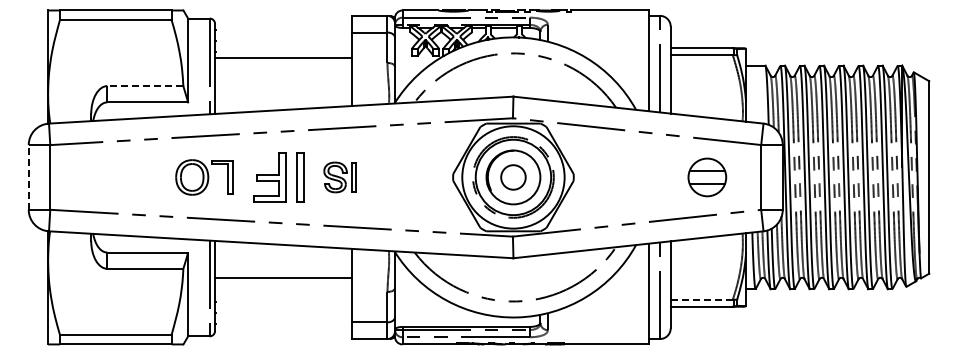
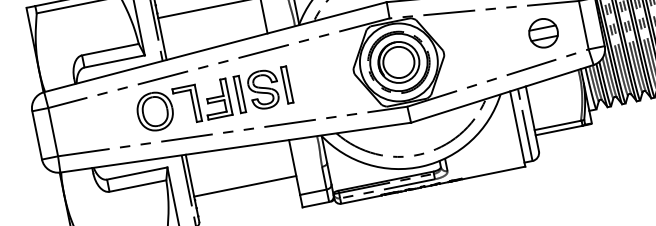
line: (145, 86) -> (110, 49), dashed -> solid
line: (28, 176) -> (36, 134), dashed -> solid
circle: (513, 176) -> (398, 61), size x1.67
part: (204, 177) -> (168, 108), size x1.43
part: (339, 177) -> (269, 88), size x1.67
line: (283, 278) -> (245, 186), moved
line: (702, 299) -> (558, 125), dashed -> solid

